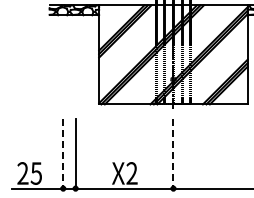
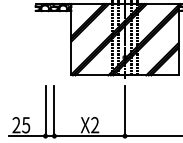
line: (63, 154) -> (45, 111), dashed -> solid
line: (173, 154) -> (125, 111), dashed -> solid

